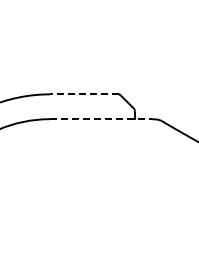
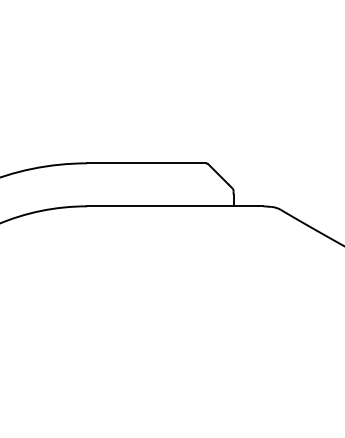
line: (83, 94) -> (144, 163), dashed -> solid
line: (101, 119) -> (175, 206), dashed -> solid

